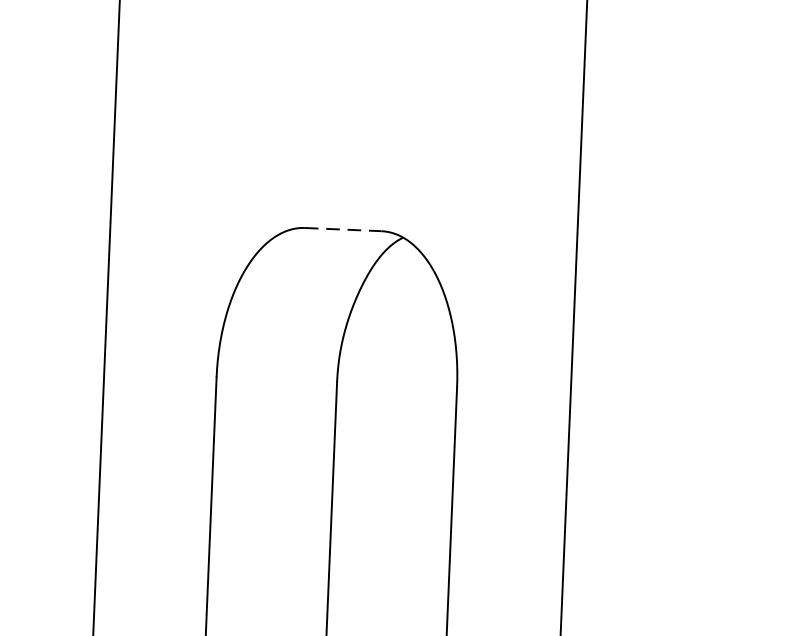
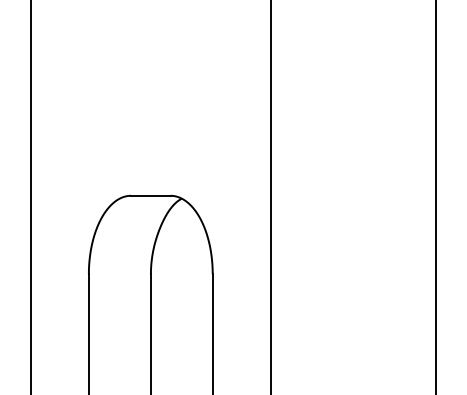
line: (342, 229) -> (150, 195), dashed -> solid

